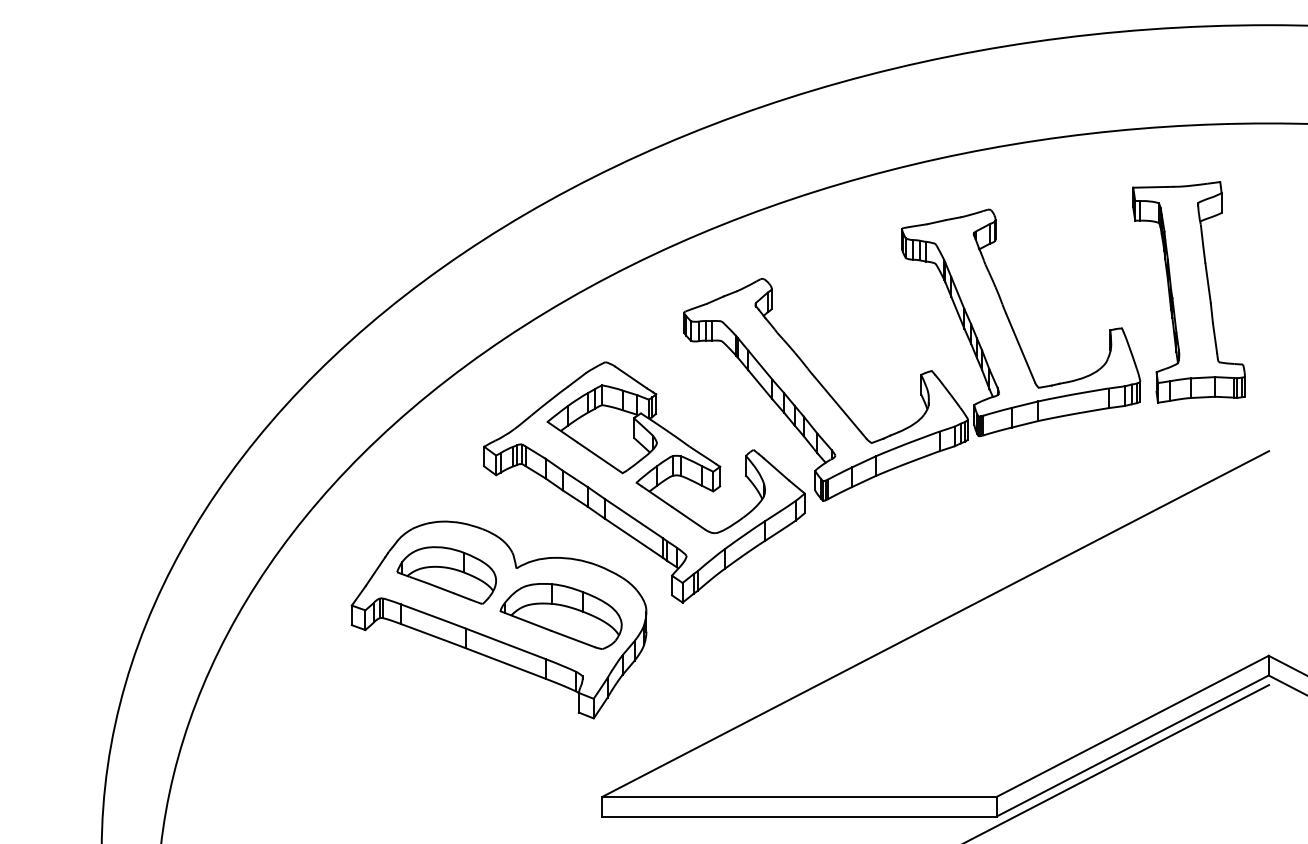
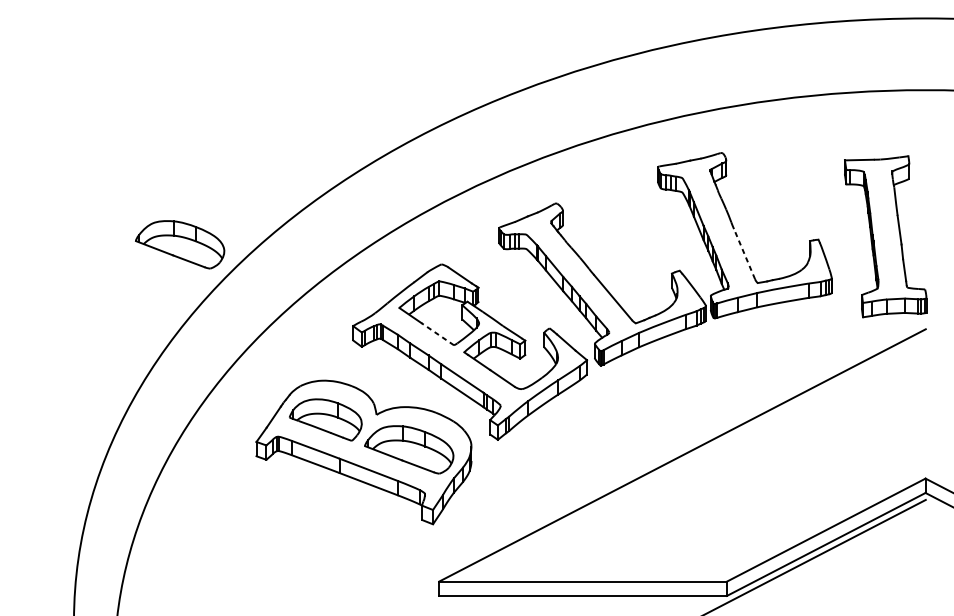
part: (1188, 292) -> (885, 236), moved
part: (246, 335) -> (179, 244), added
line: (1020, 347) -> (744, 253), solid -> dashed
line: (599, 457) -> (437, 333), solid -> dashed

